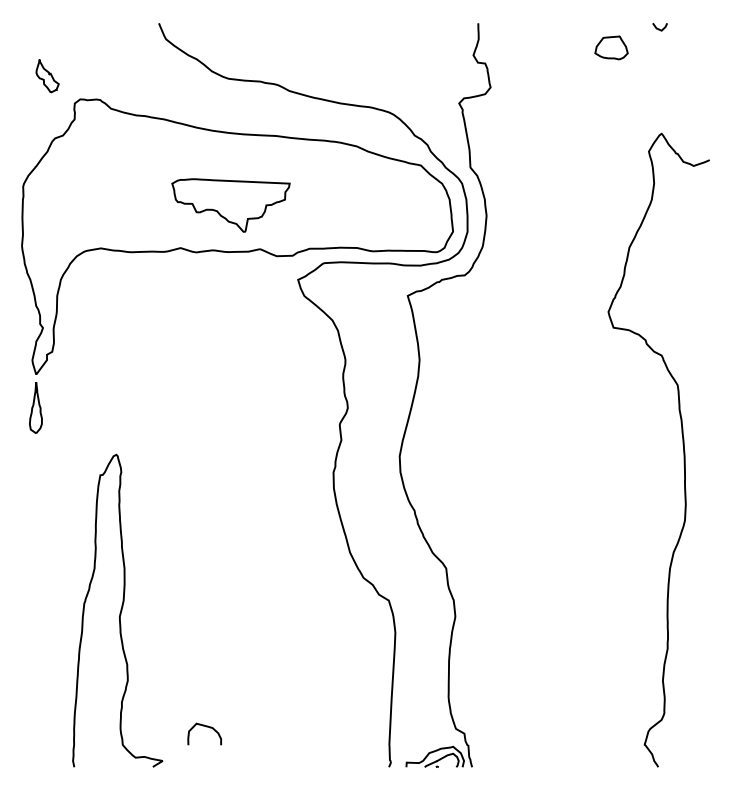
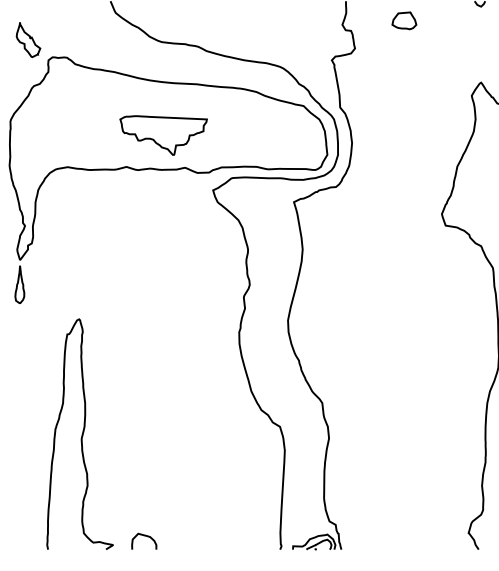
part: (611, 47) -> (404, 20), moved
part: (47, 76) -> (28, 40), size x1.43
curve: (206, 727) -> (145, 536), moved

